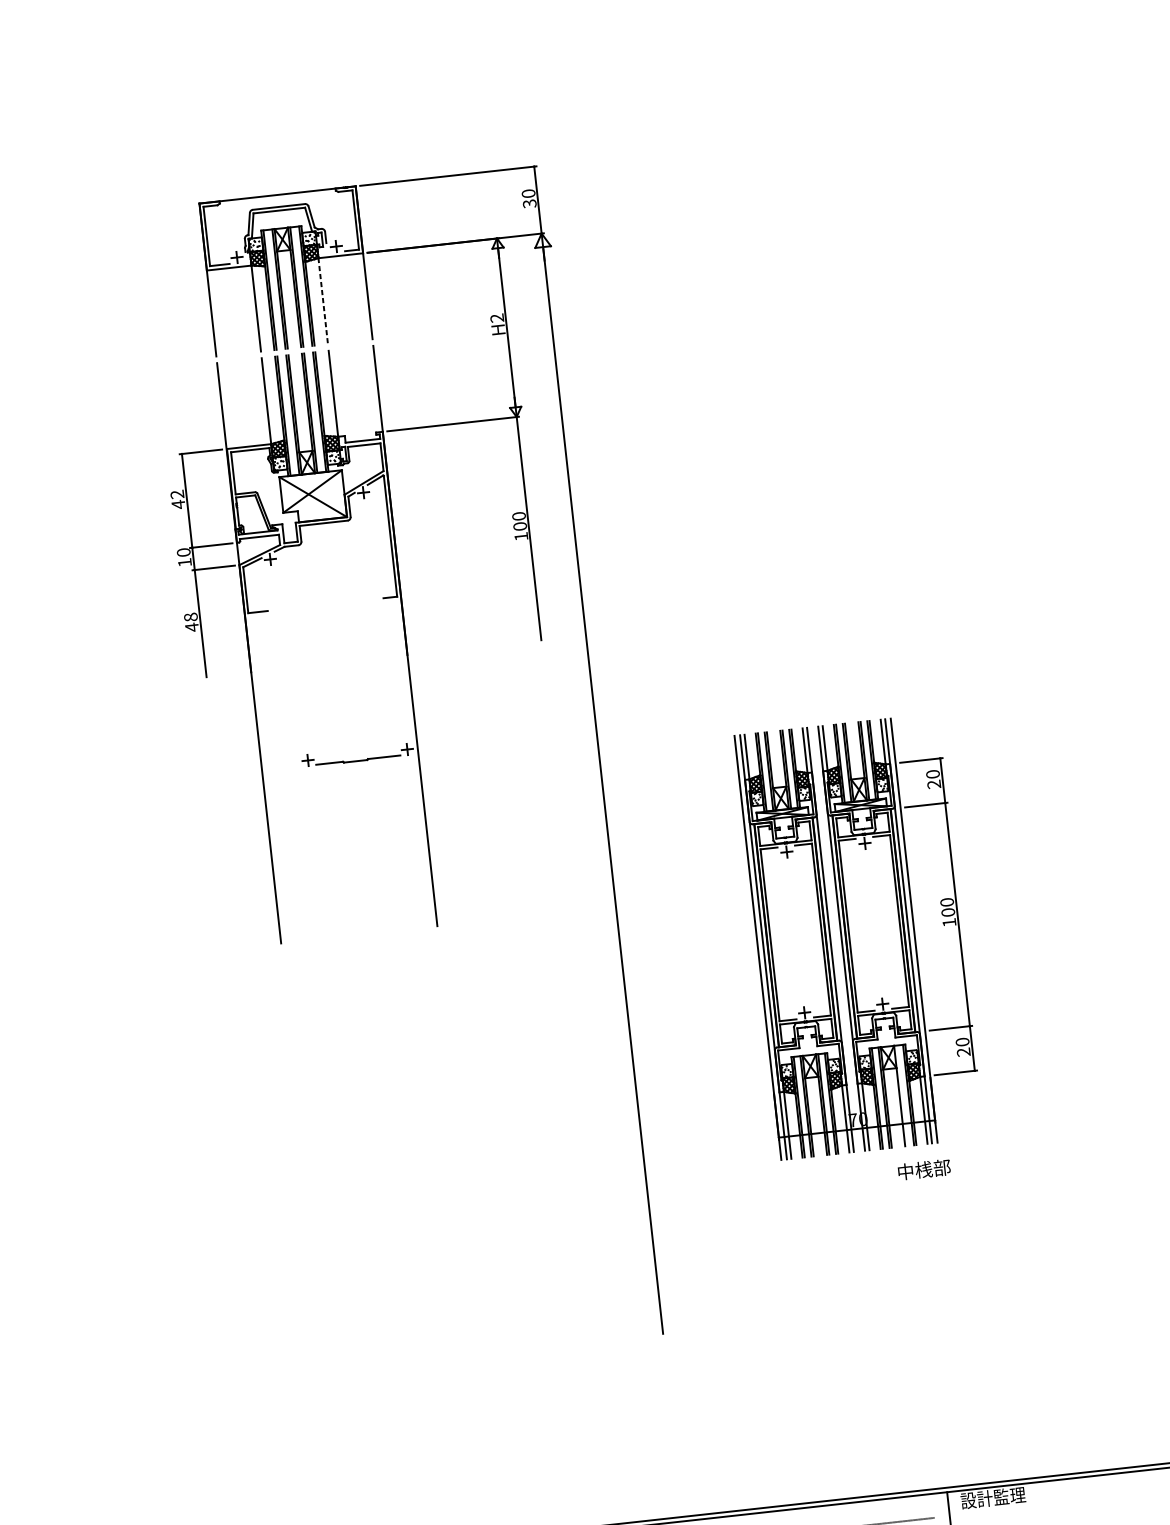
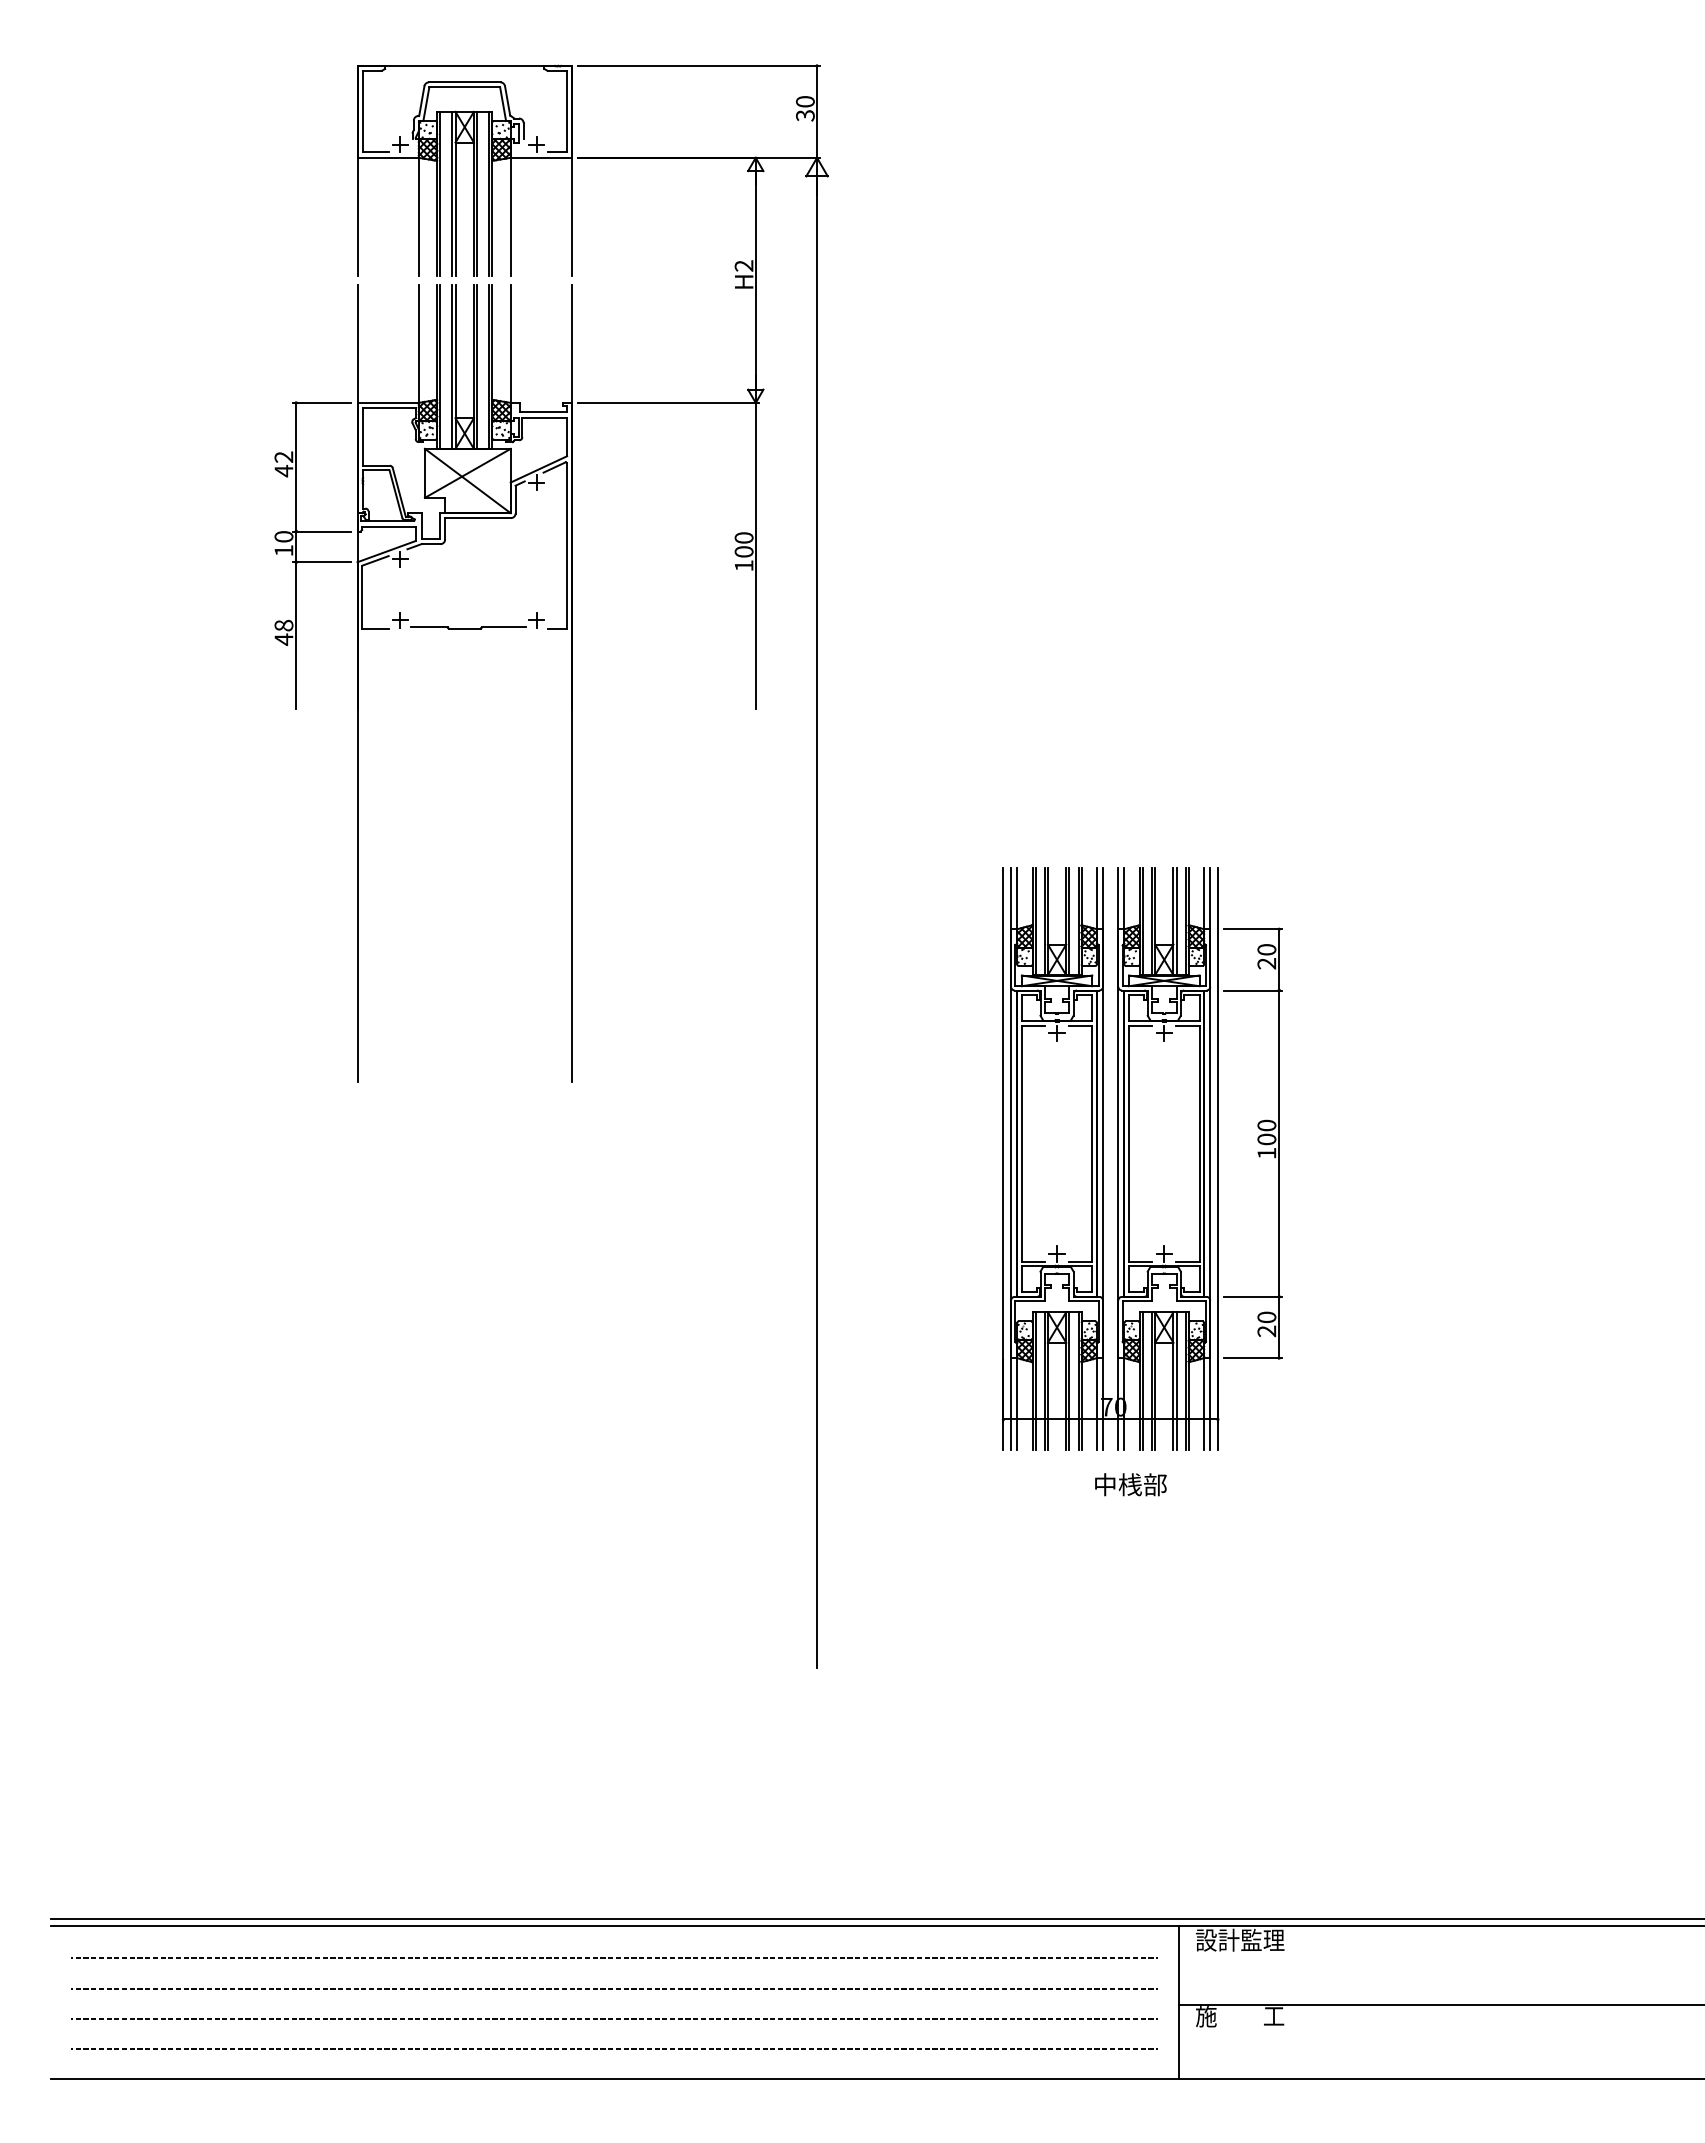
line: (323, 301) -> (510, 217), dashed -> solid
part: (358, 760) -> (468, 628), moved
line: (901, 1096) -> (1176, 1381), added
text: (924, 1169) -> (1130, 1484), moved

